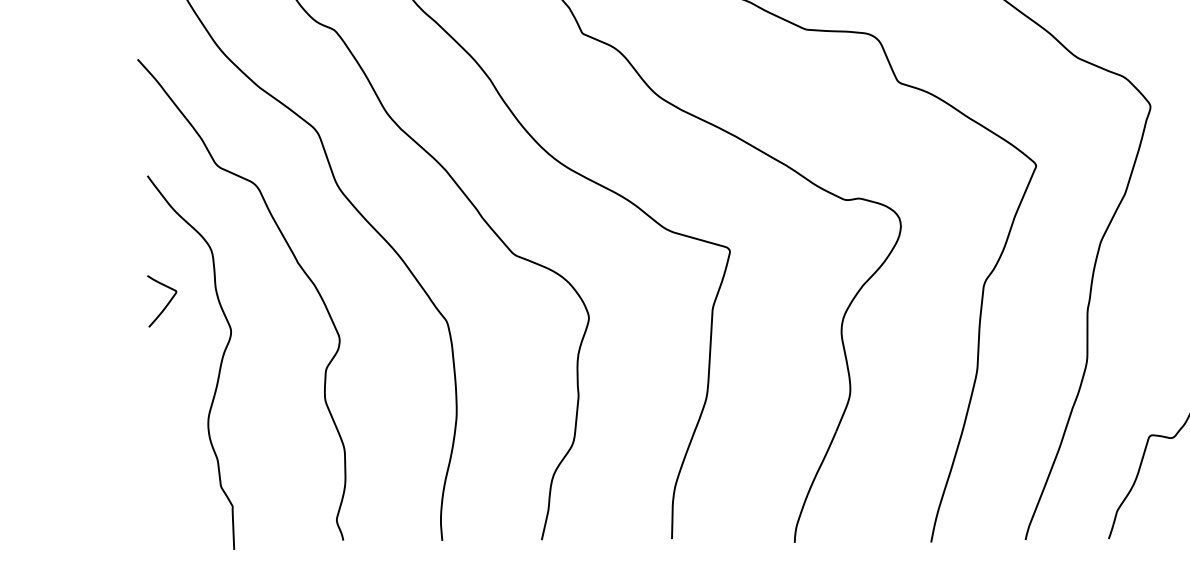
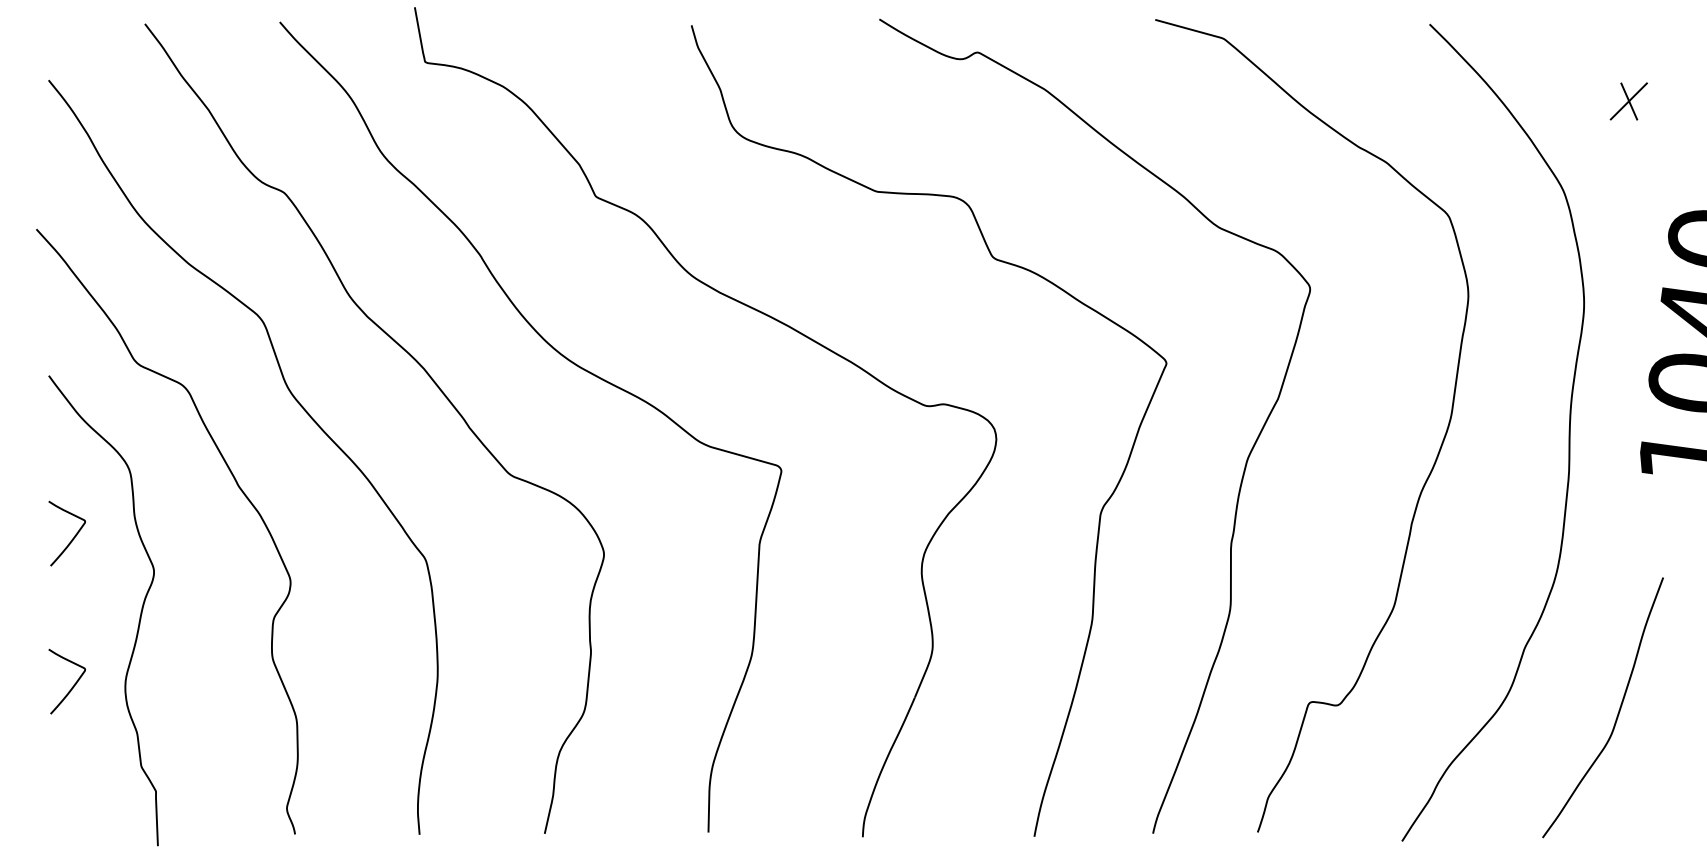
curve: (166, 422) -> (72, 686), added

